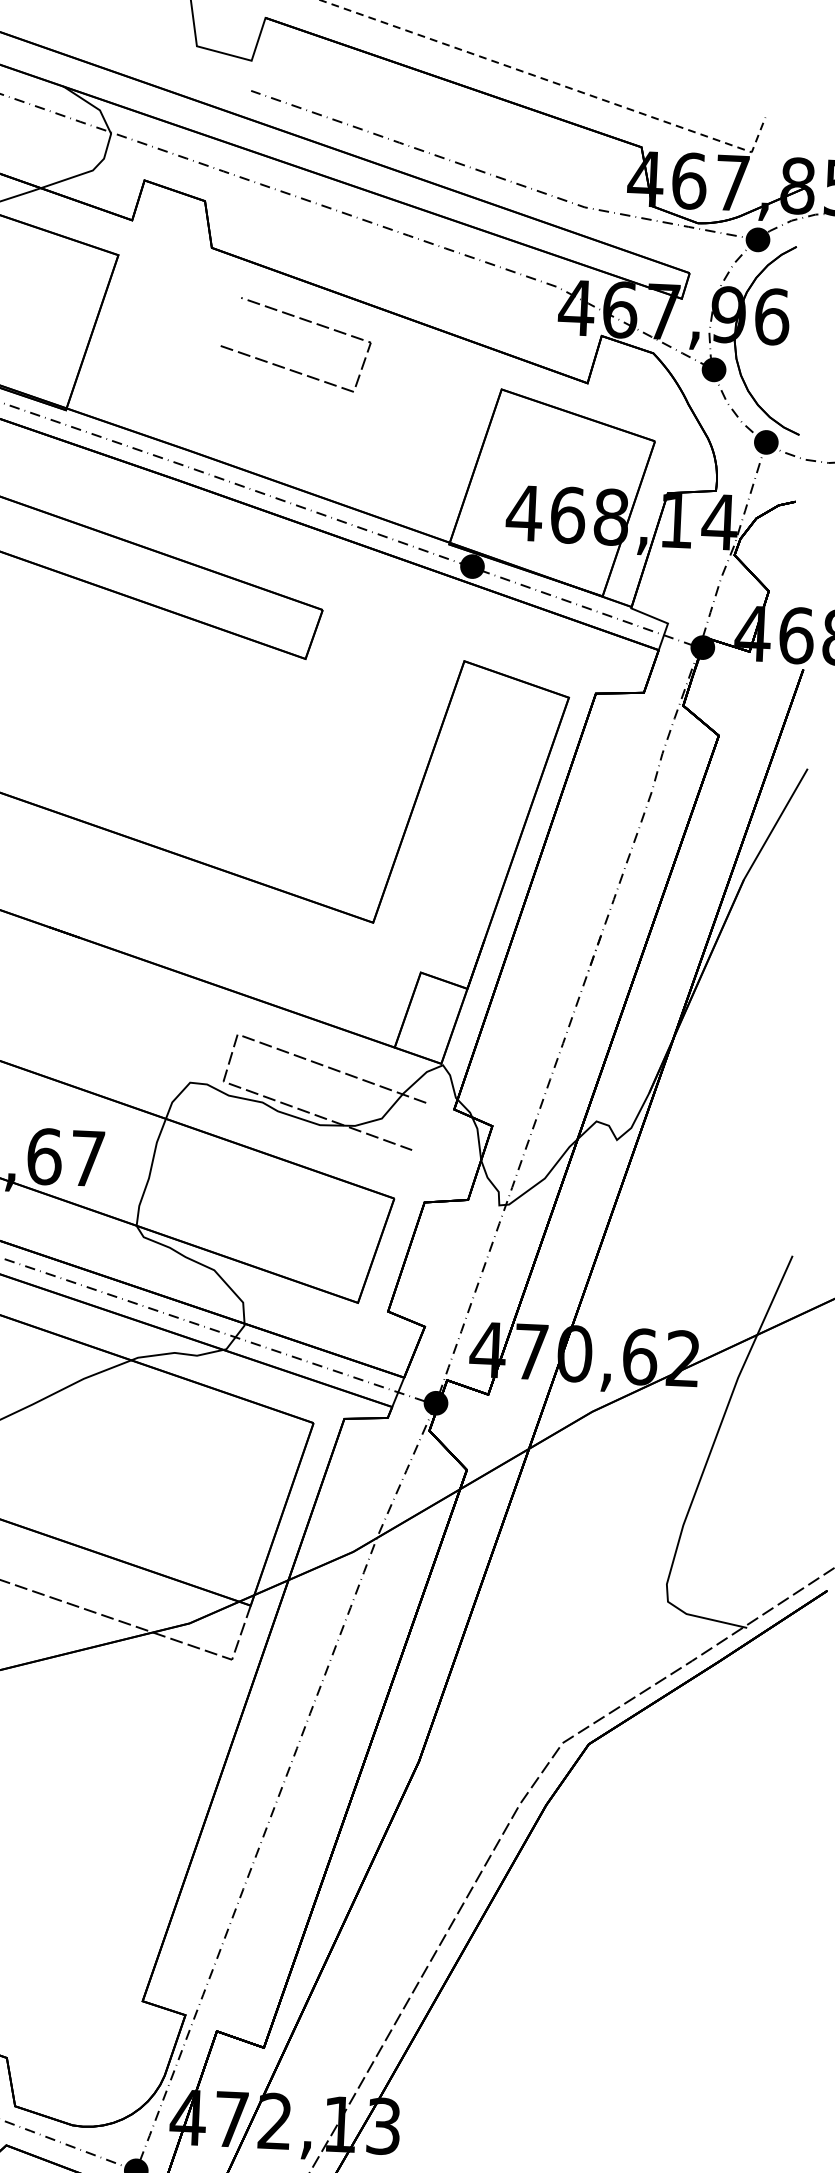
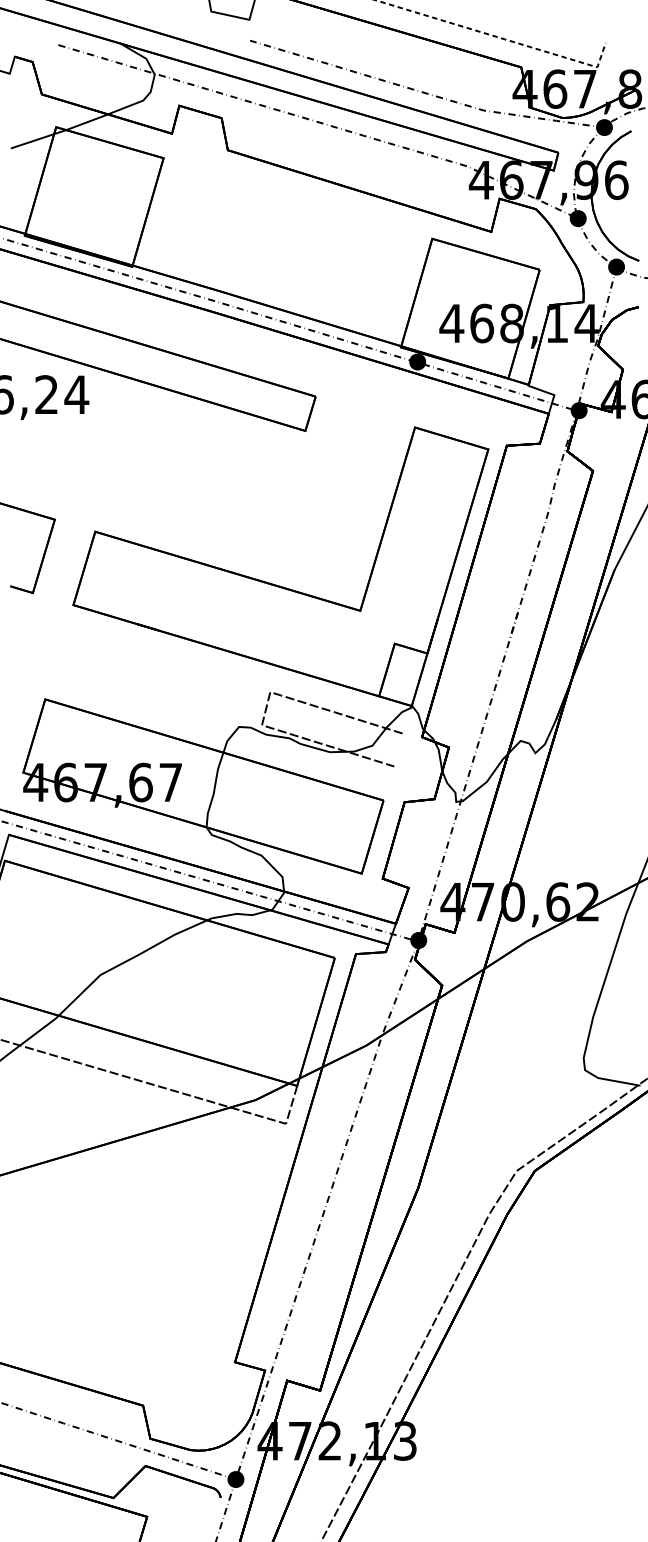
line: (284, 366) -> (281, 229), removed

